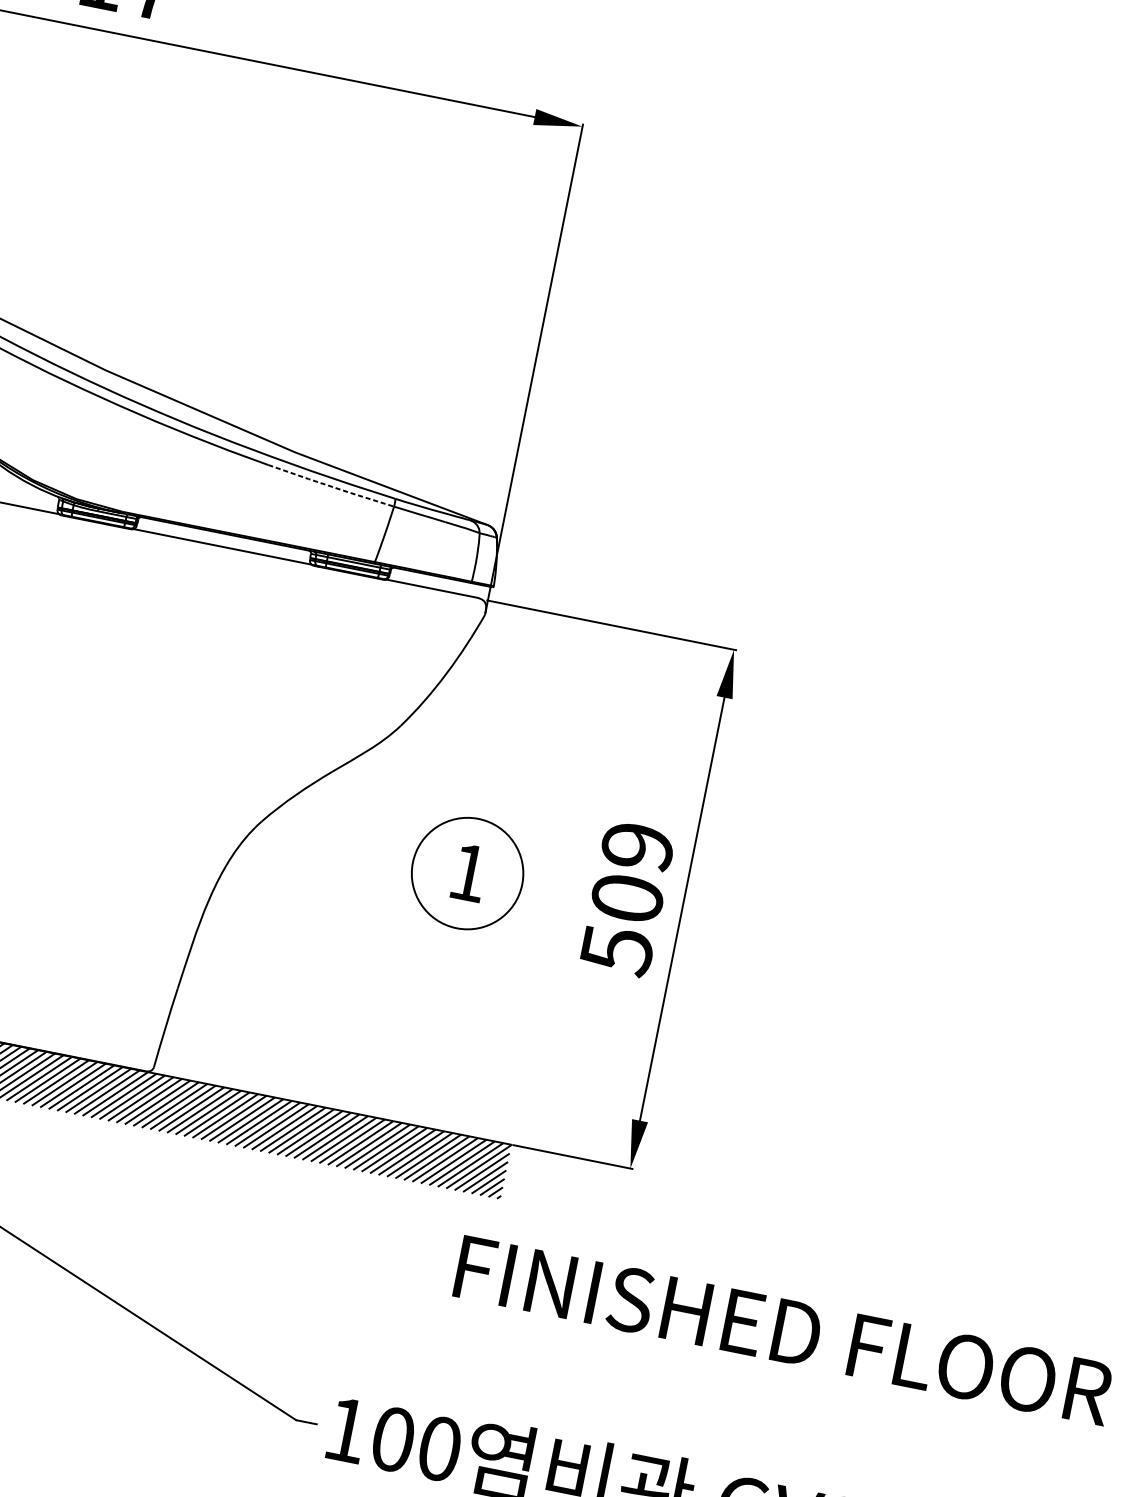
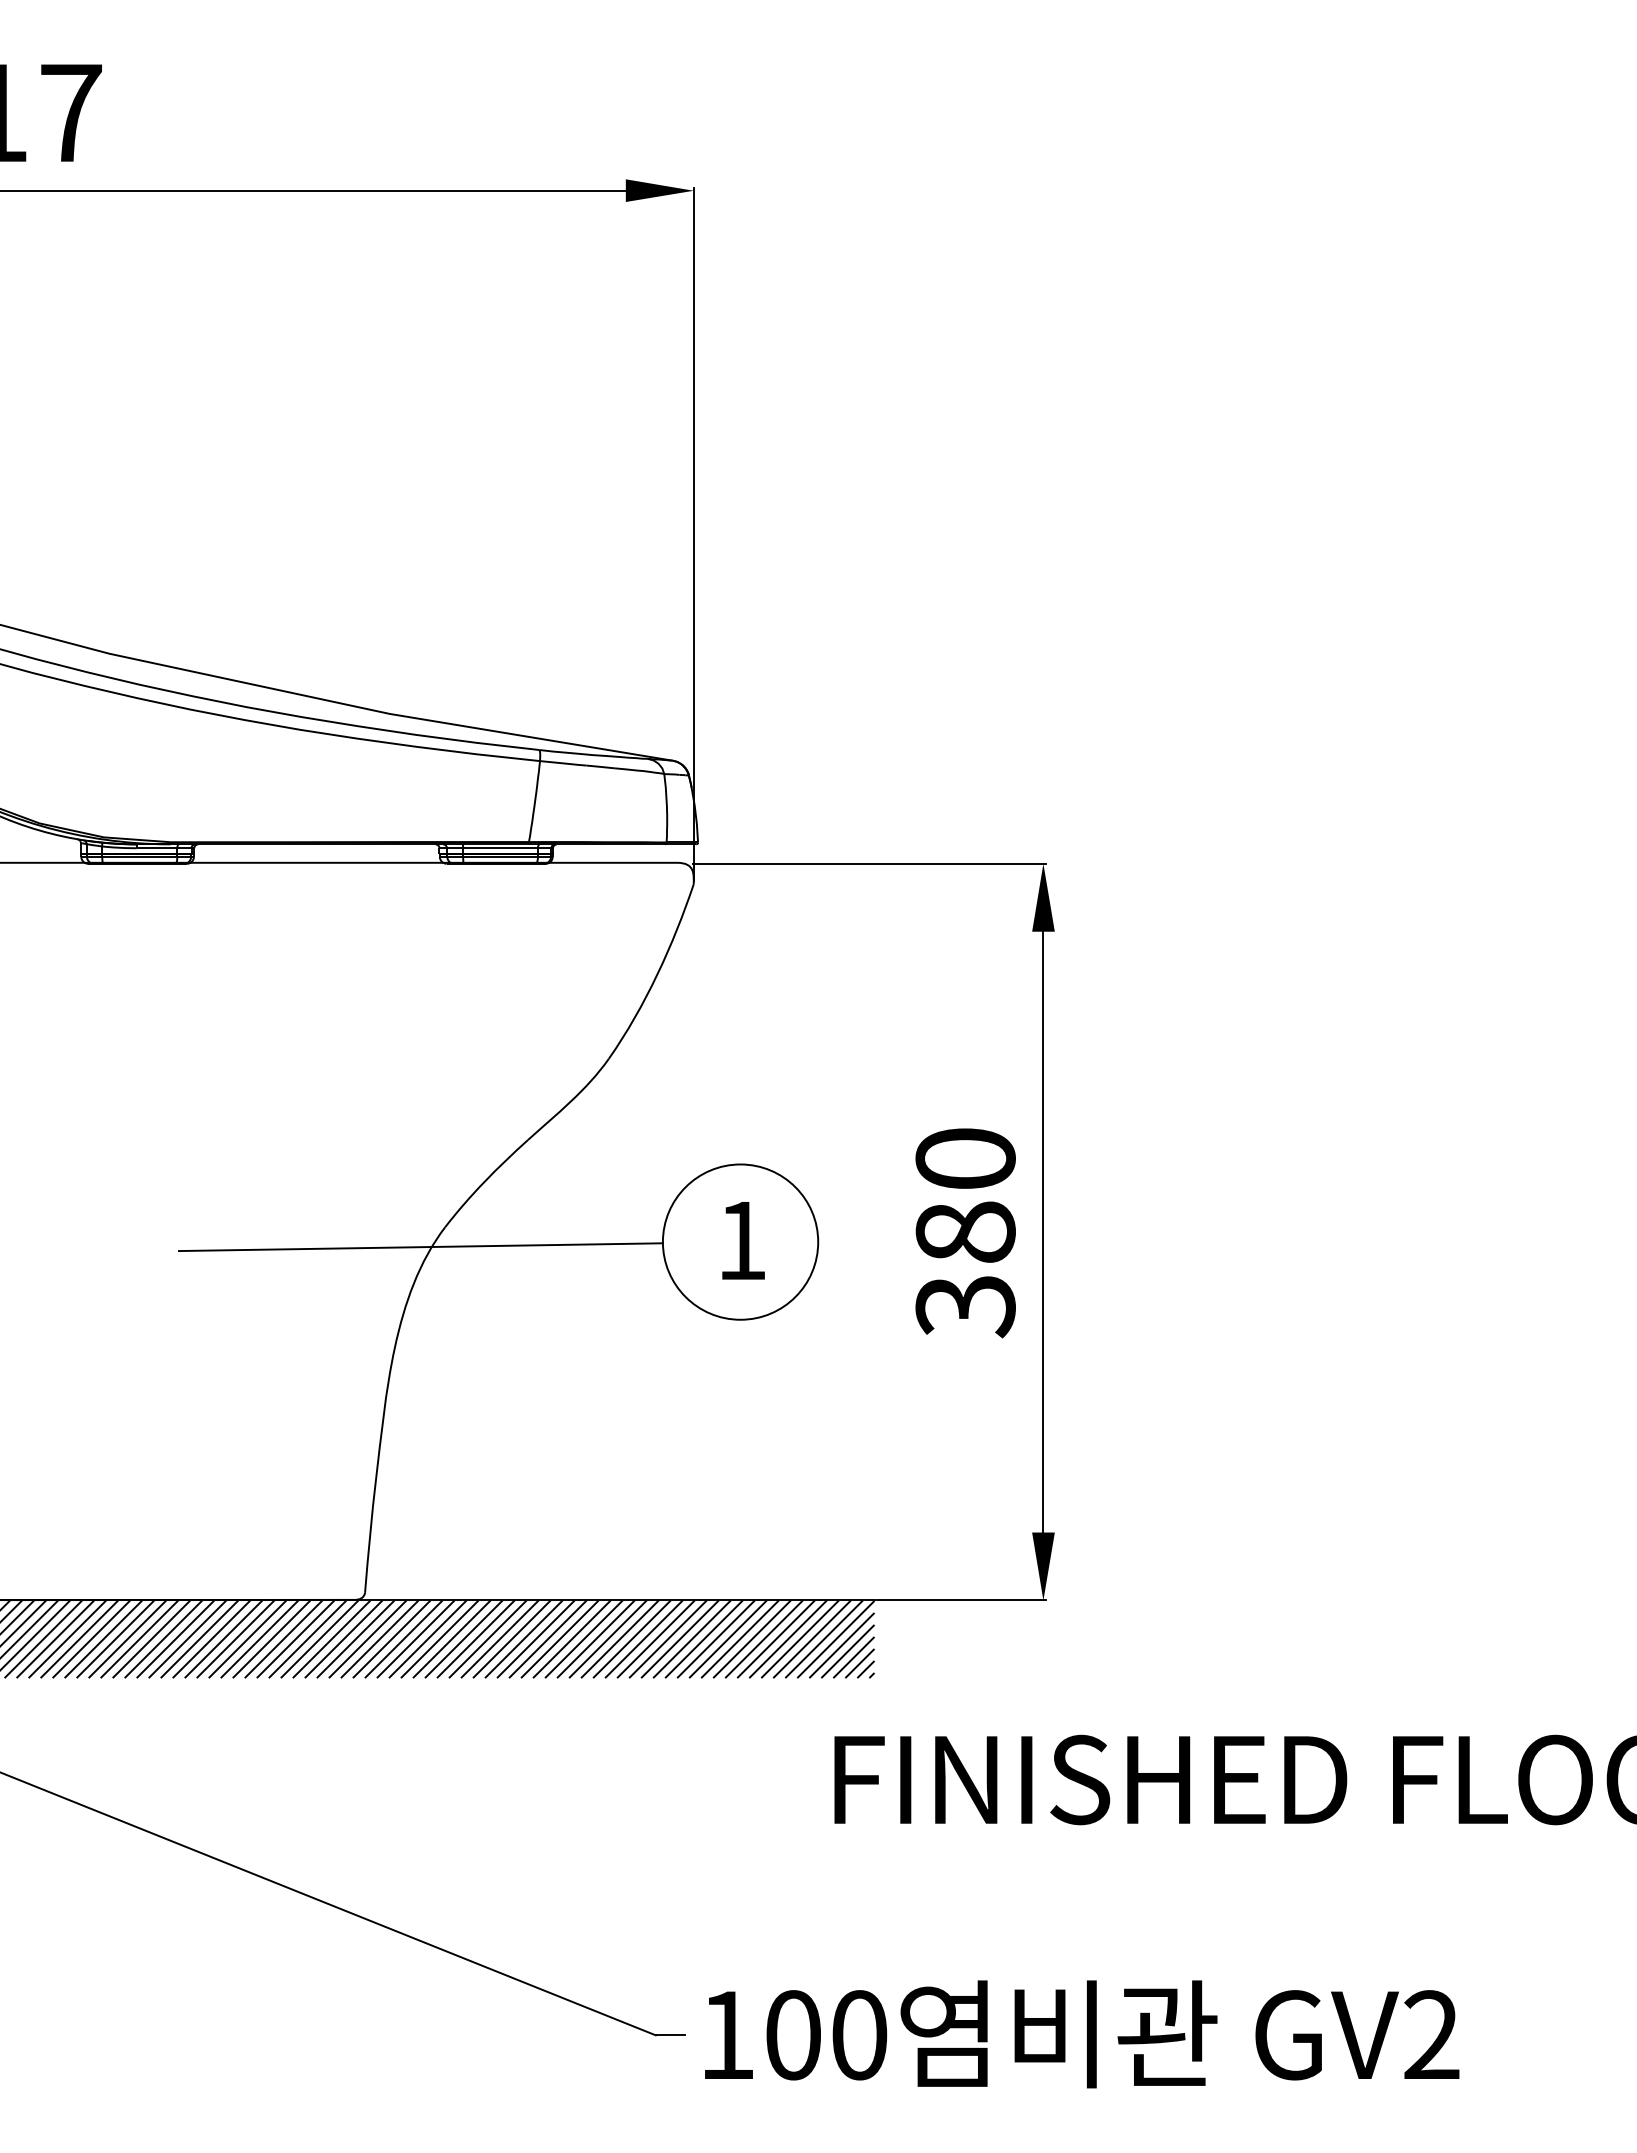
line: (331, 486) -> (448, 750), dashed -> solid
line: (241, 832) -> (420, 1247), added
text: (627, 899) -> (965, 1233), 509 -> 380

